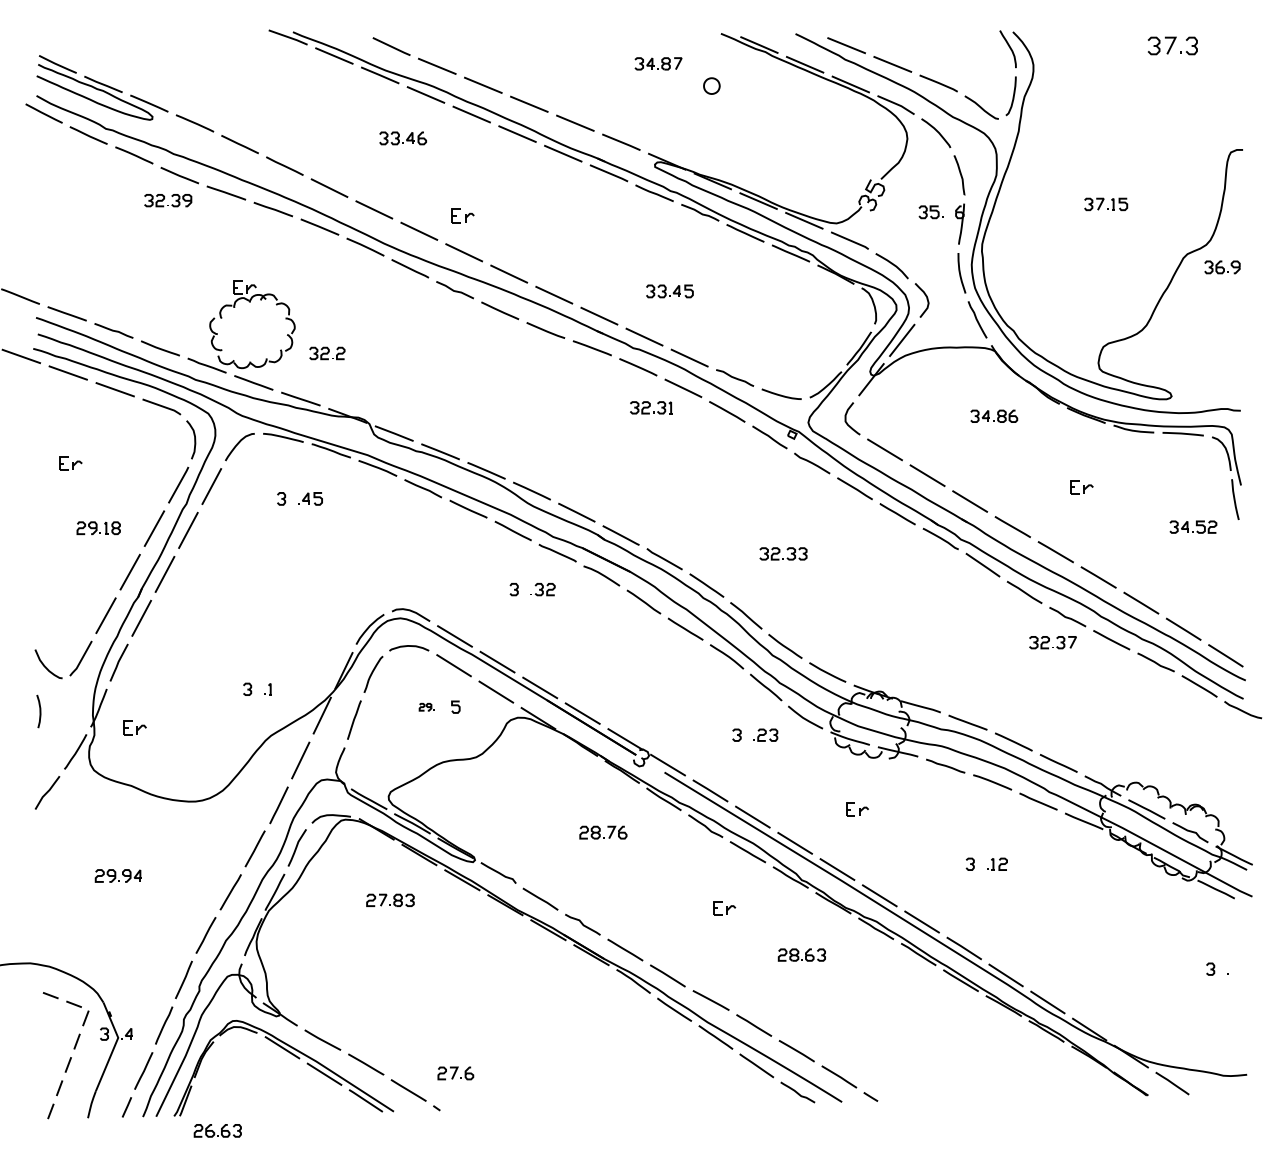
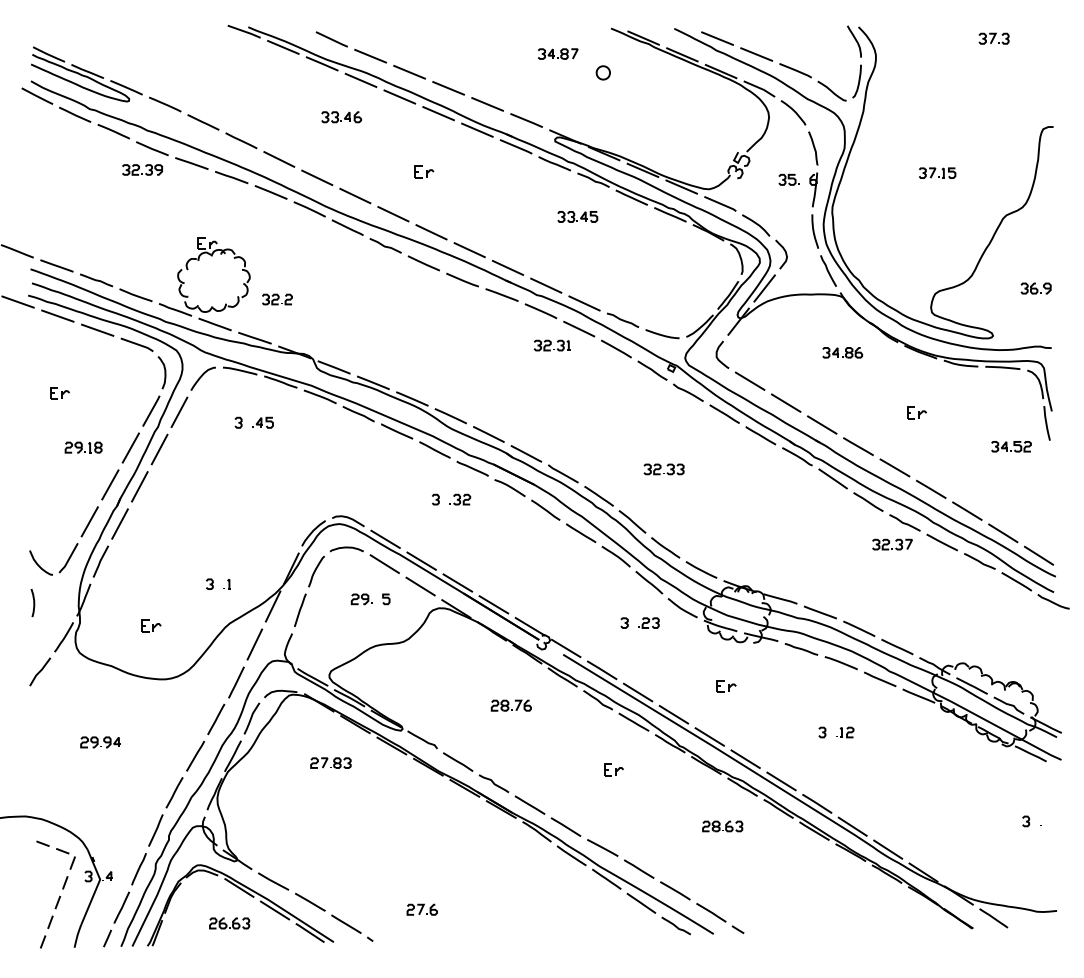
part: (1172, 45) -> (993, 38), size x0.71
part: (463, 215) -> (424, 171), moved
part: (1221, 267) -> (1035, 288), moved
part: (669, 290) -> (577, 216), moved
part: (426, 707) -> (361, 599), size x1.67
part: (135, 727) -> (151, 625), moved
part: (801, 955) -> (722, 826), moved
part: (454, 1073) -> (421, 909), moved
part: (217, 1130) -> (229, 923), moved

